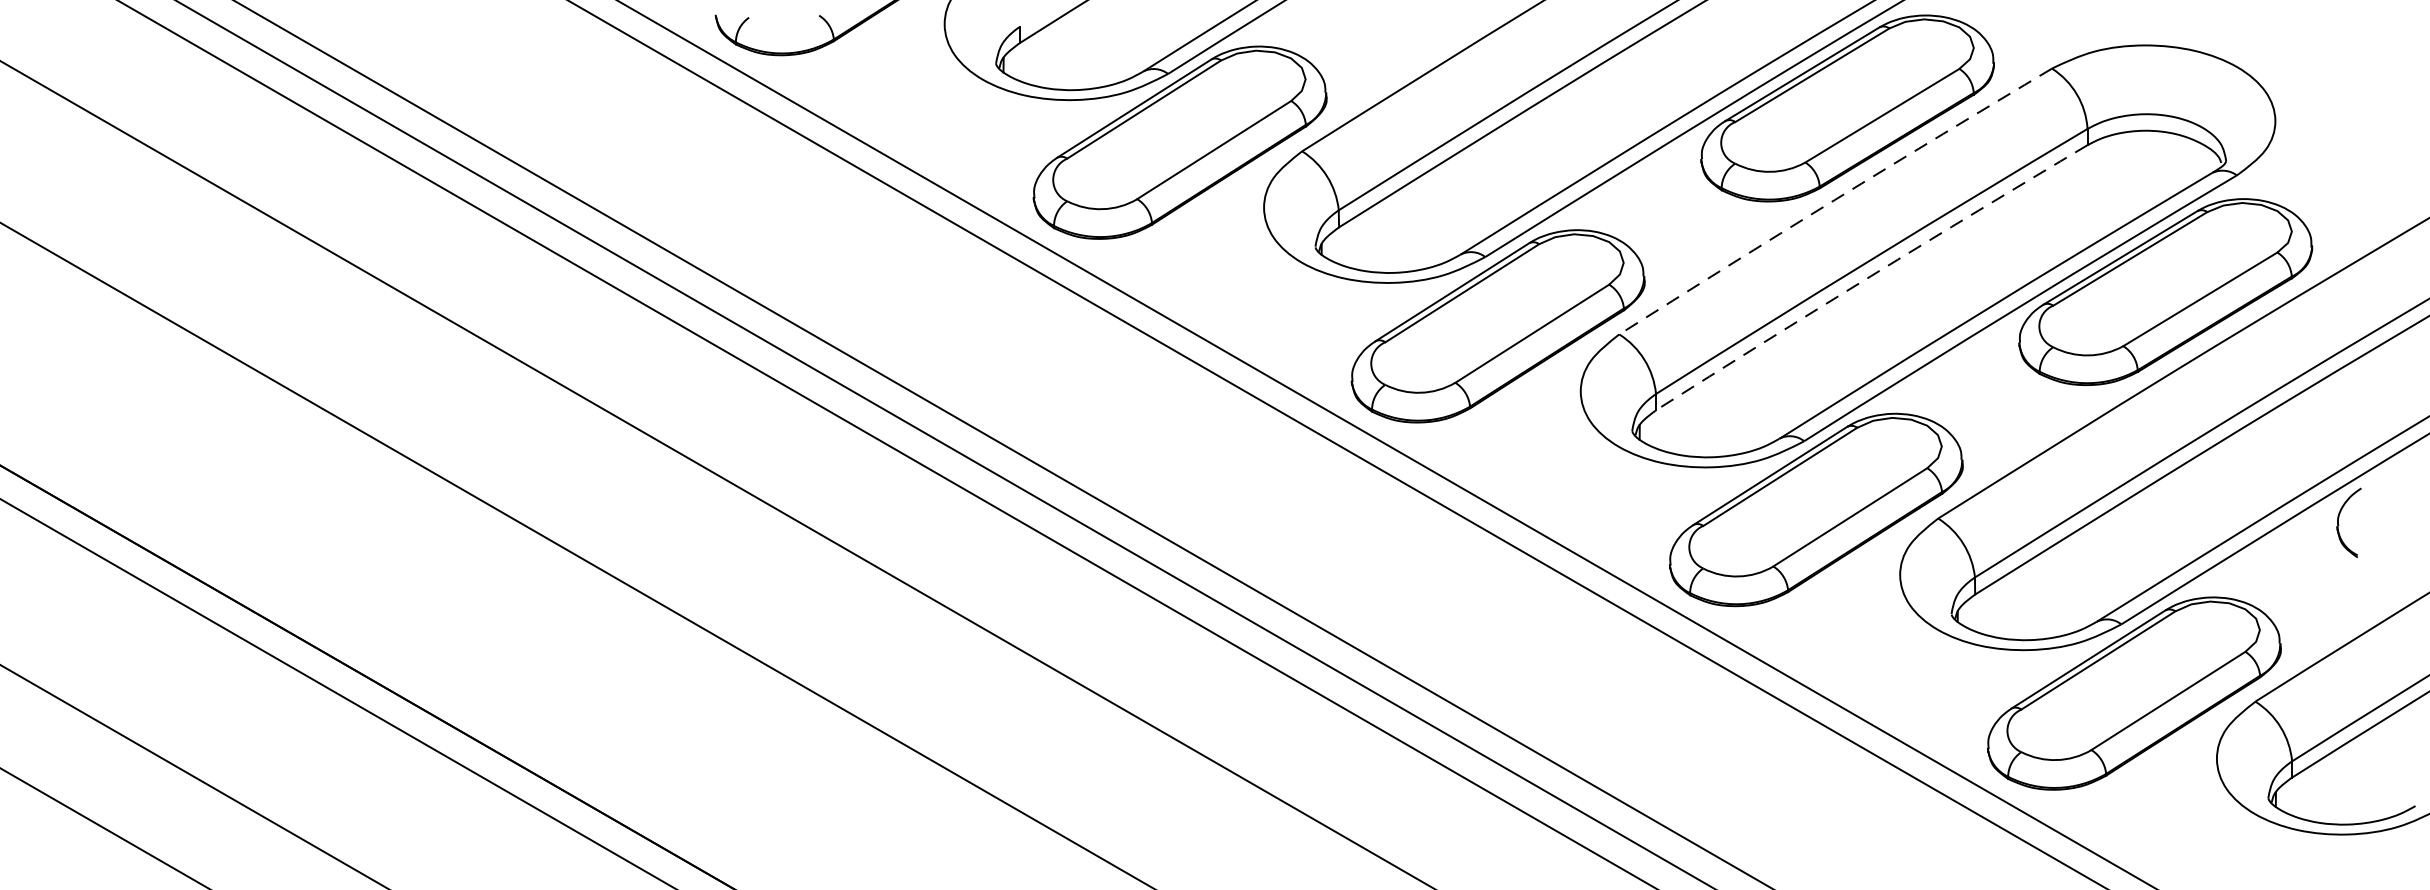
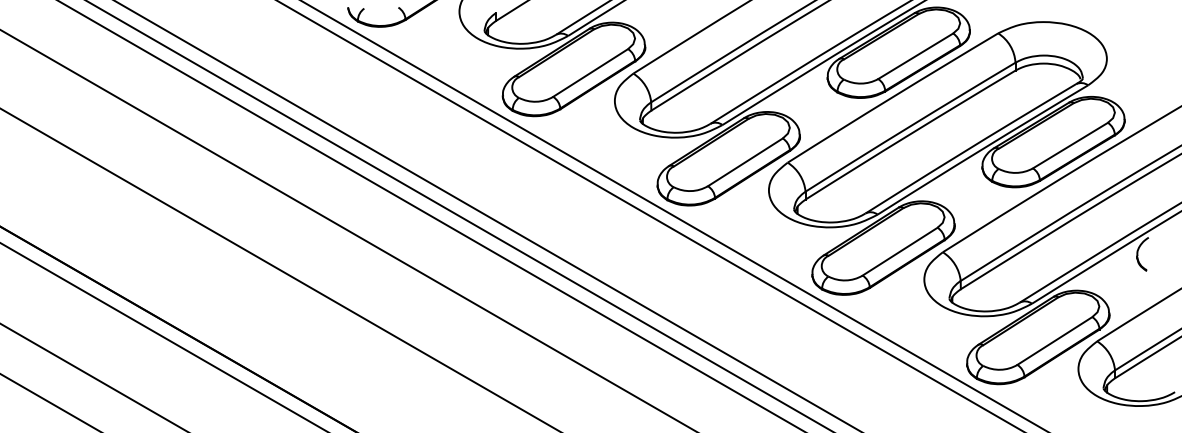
arc: (1834, 200) -> (892, 97), dashed -> solid
arc: (1871, 276) -> (910, 134), dashed -> solid

